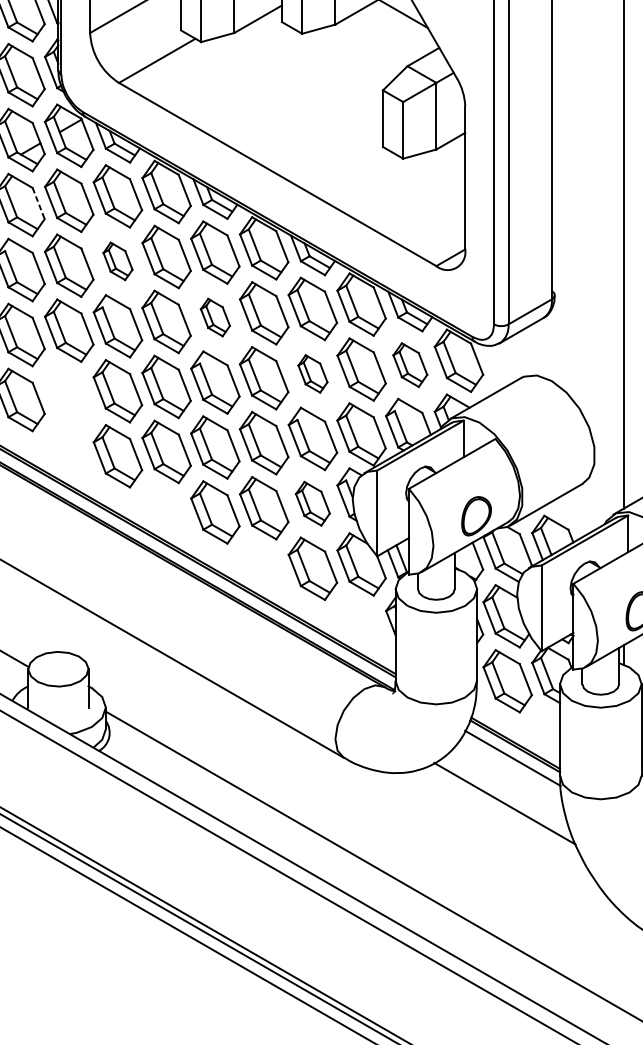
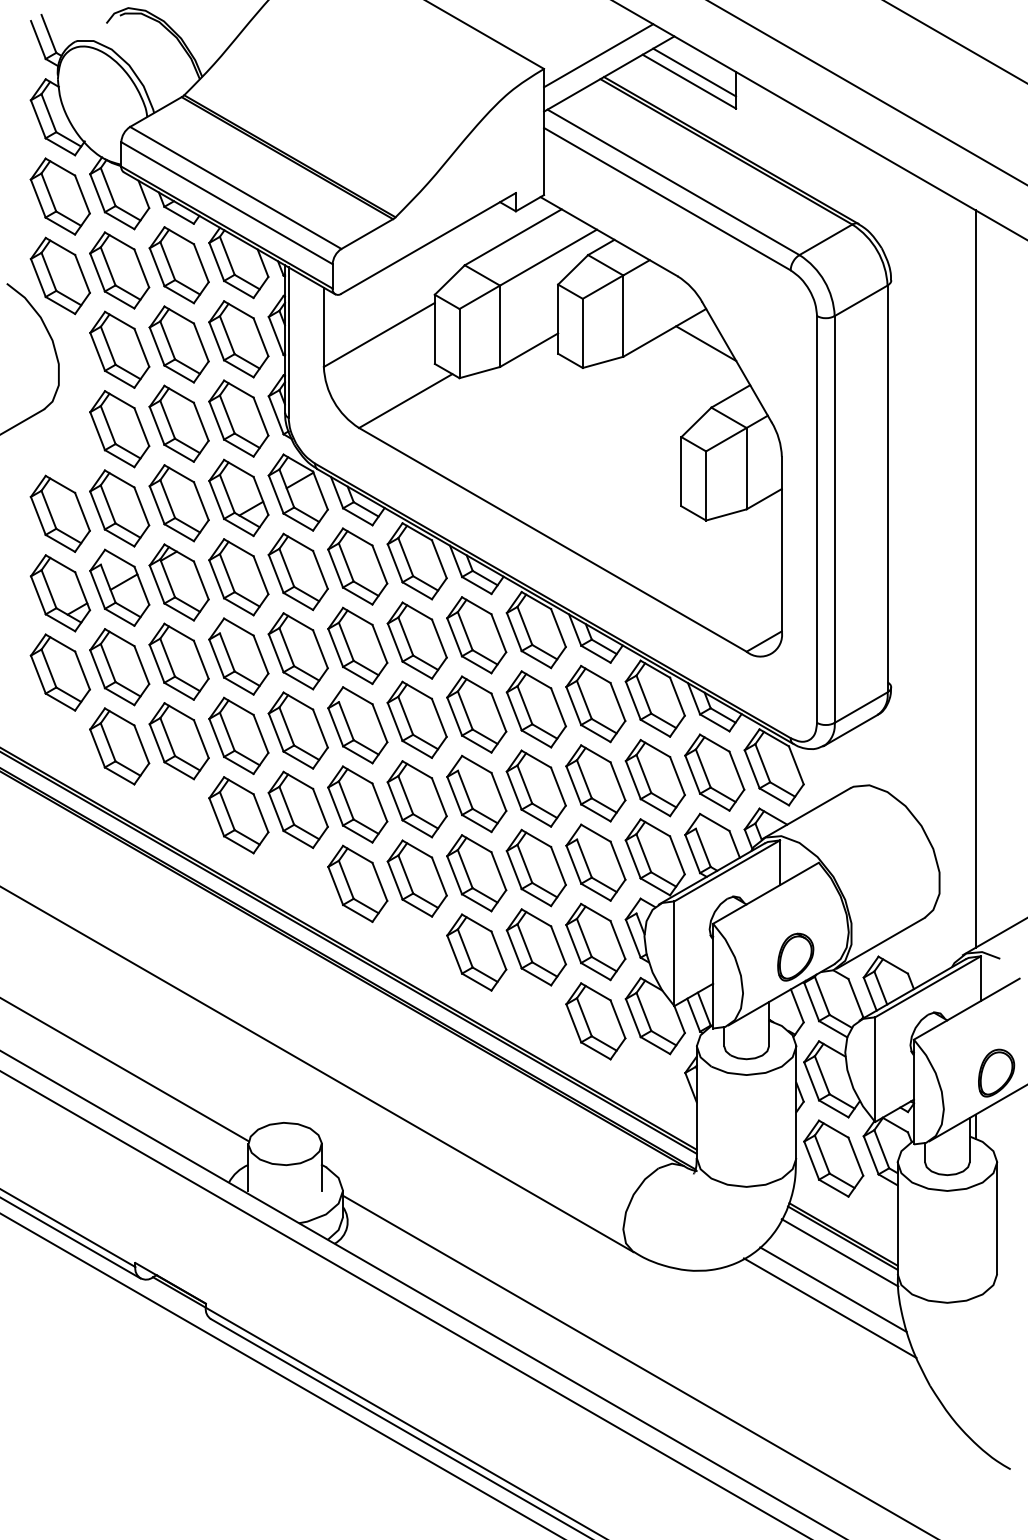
line: (39, 203) -> (261, 575), dashed -> solid
part: (117, 261) -> (357, 645), size x1.67
part: (215, 317) -> (476, 714), size x1.67
part: (410, 365) -> (714, 772), size x1.43
part: (312, 374) -> (595, 783), size x1.67
part: (68, 395) -> (297, 809), added
part: (312, 503) -> (595, 941), size x1.43
line: (507, 788) -> (833, 1289), added

